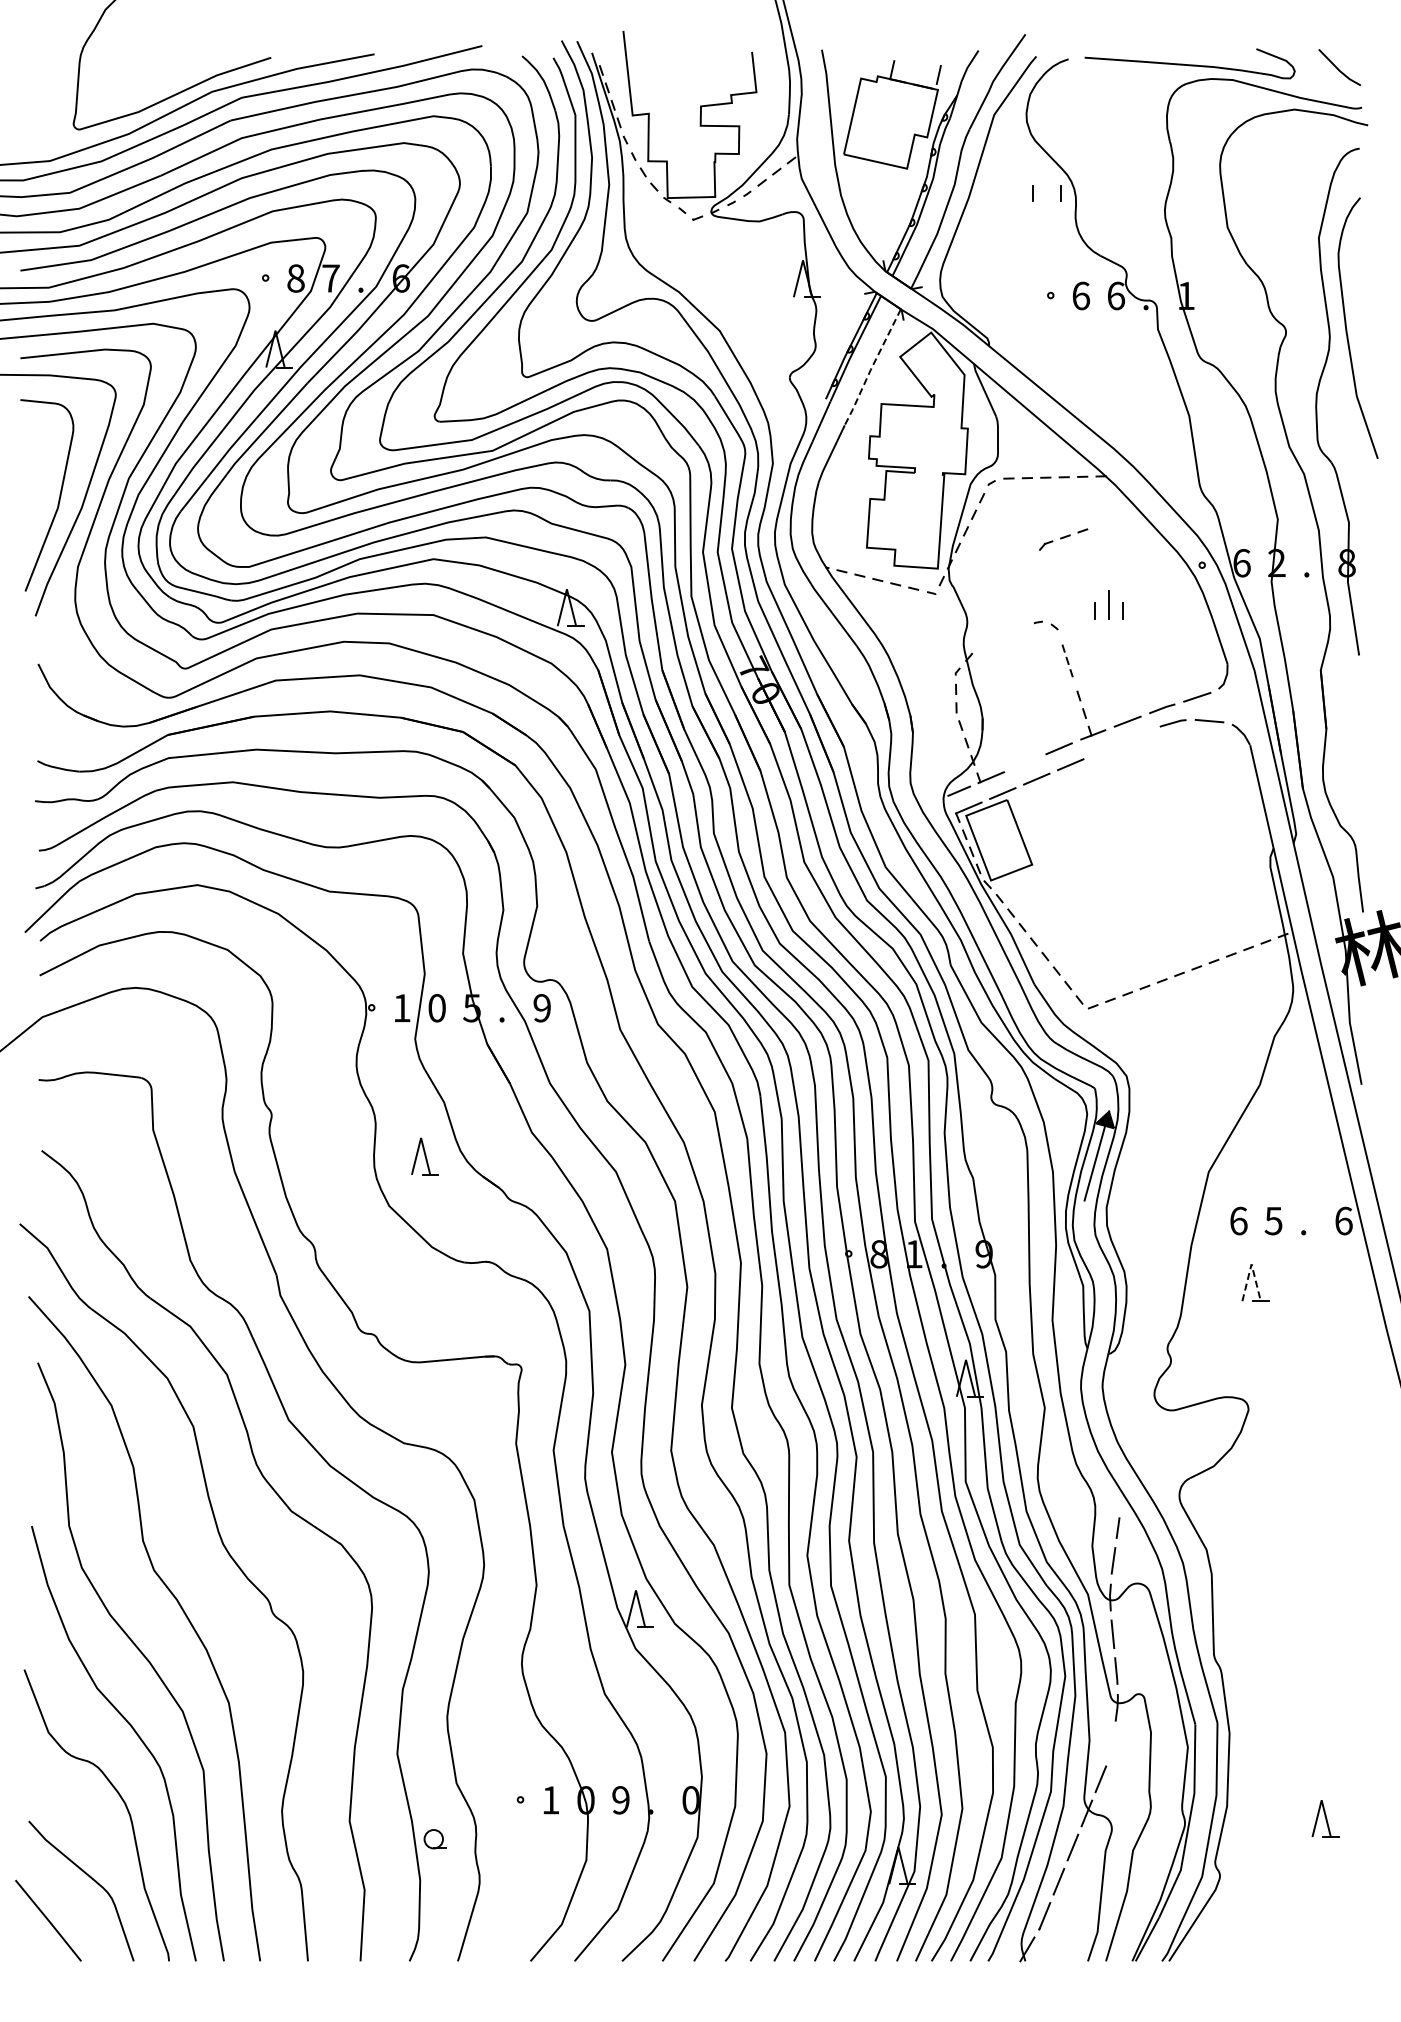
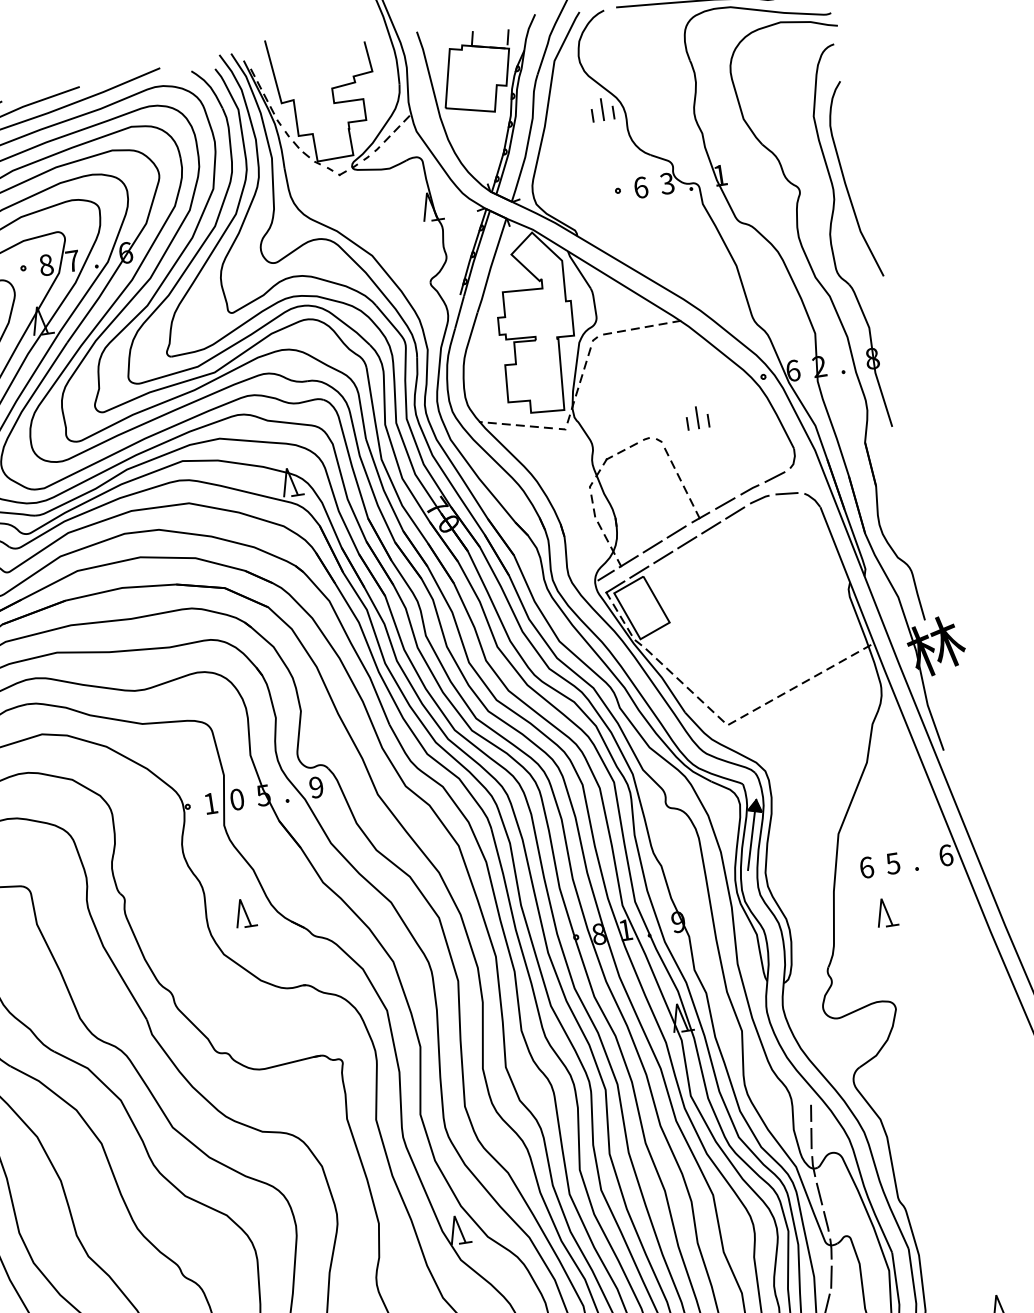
line: (1046, 187) -> (602, 109), added
text: (1116, 295) -> (667, 183), 6 -> 3
line: (871, 368) -> (491, 266), dashed -> solid
part: (1063, 539) -> (620, 453), moved
part: (1067, 660) -> (672, 464), size x1.43
line: (1138, 735) -> (735, 512), added
line: (1104, 749) -> (710, 527), added
line: (1024, 762) -> (652, 546), added
line: (1251, 1264) -> (881, 898), dashed -> solid
line: (1111, 1743) -> (831, 1276), added

